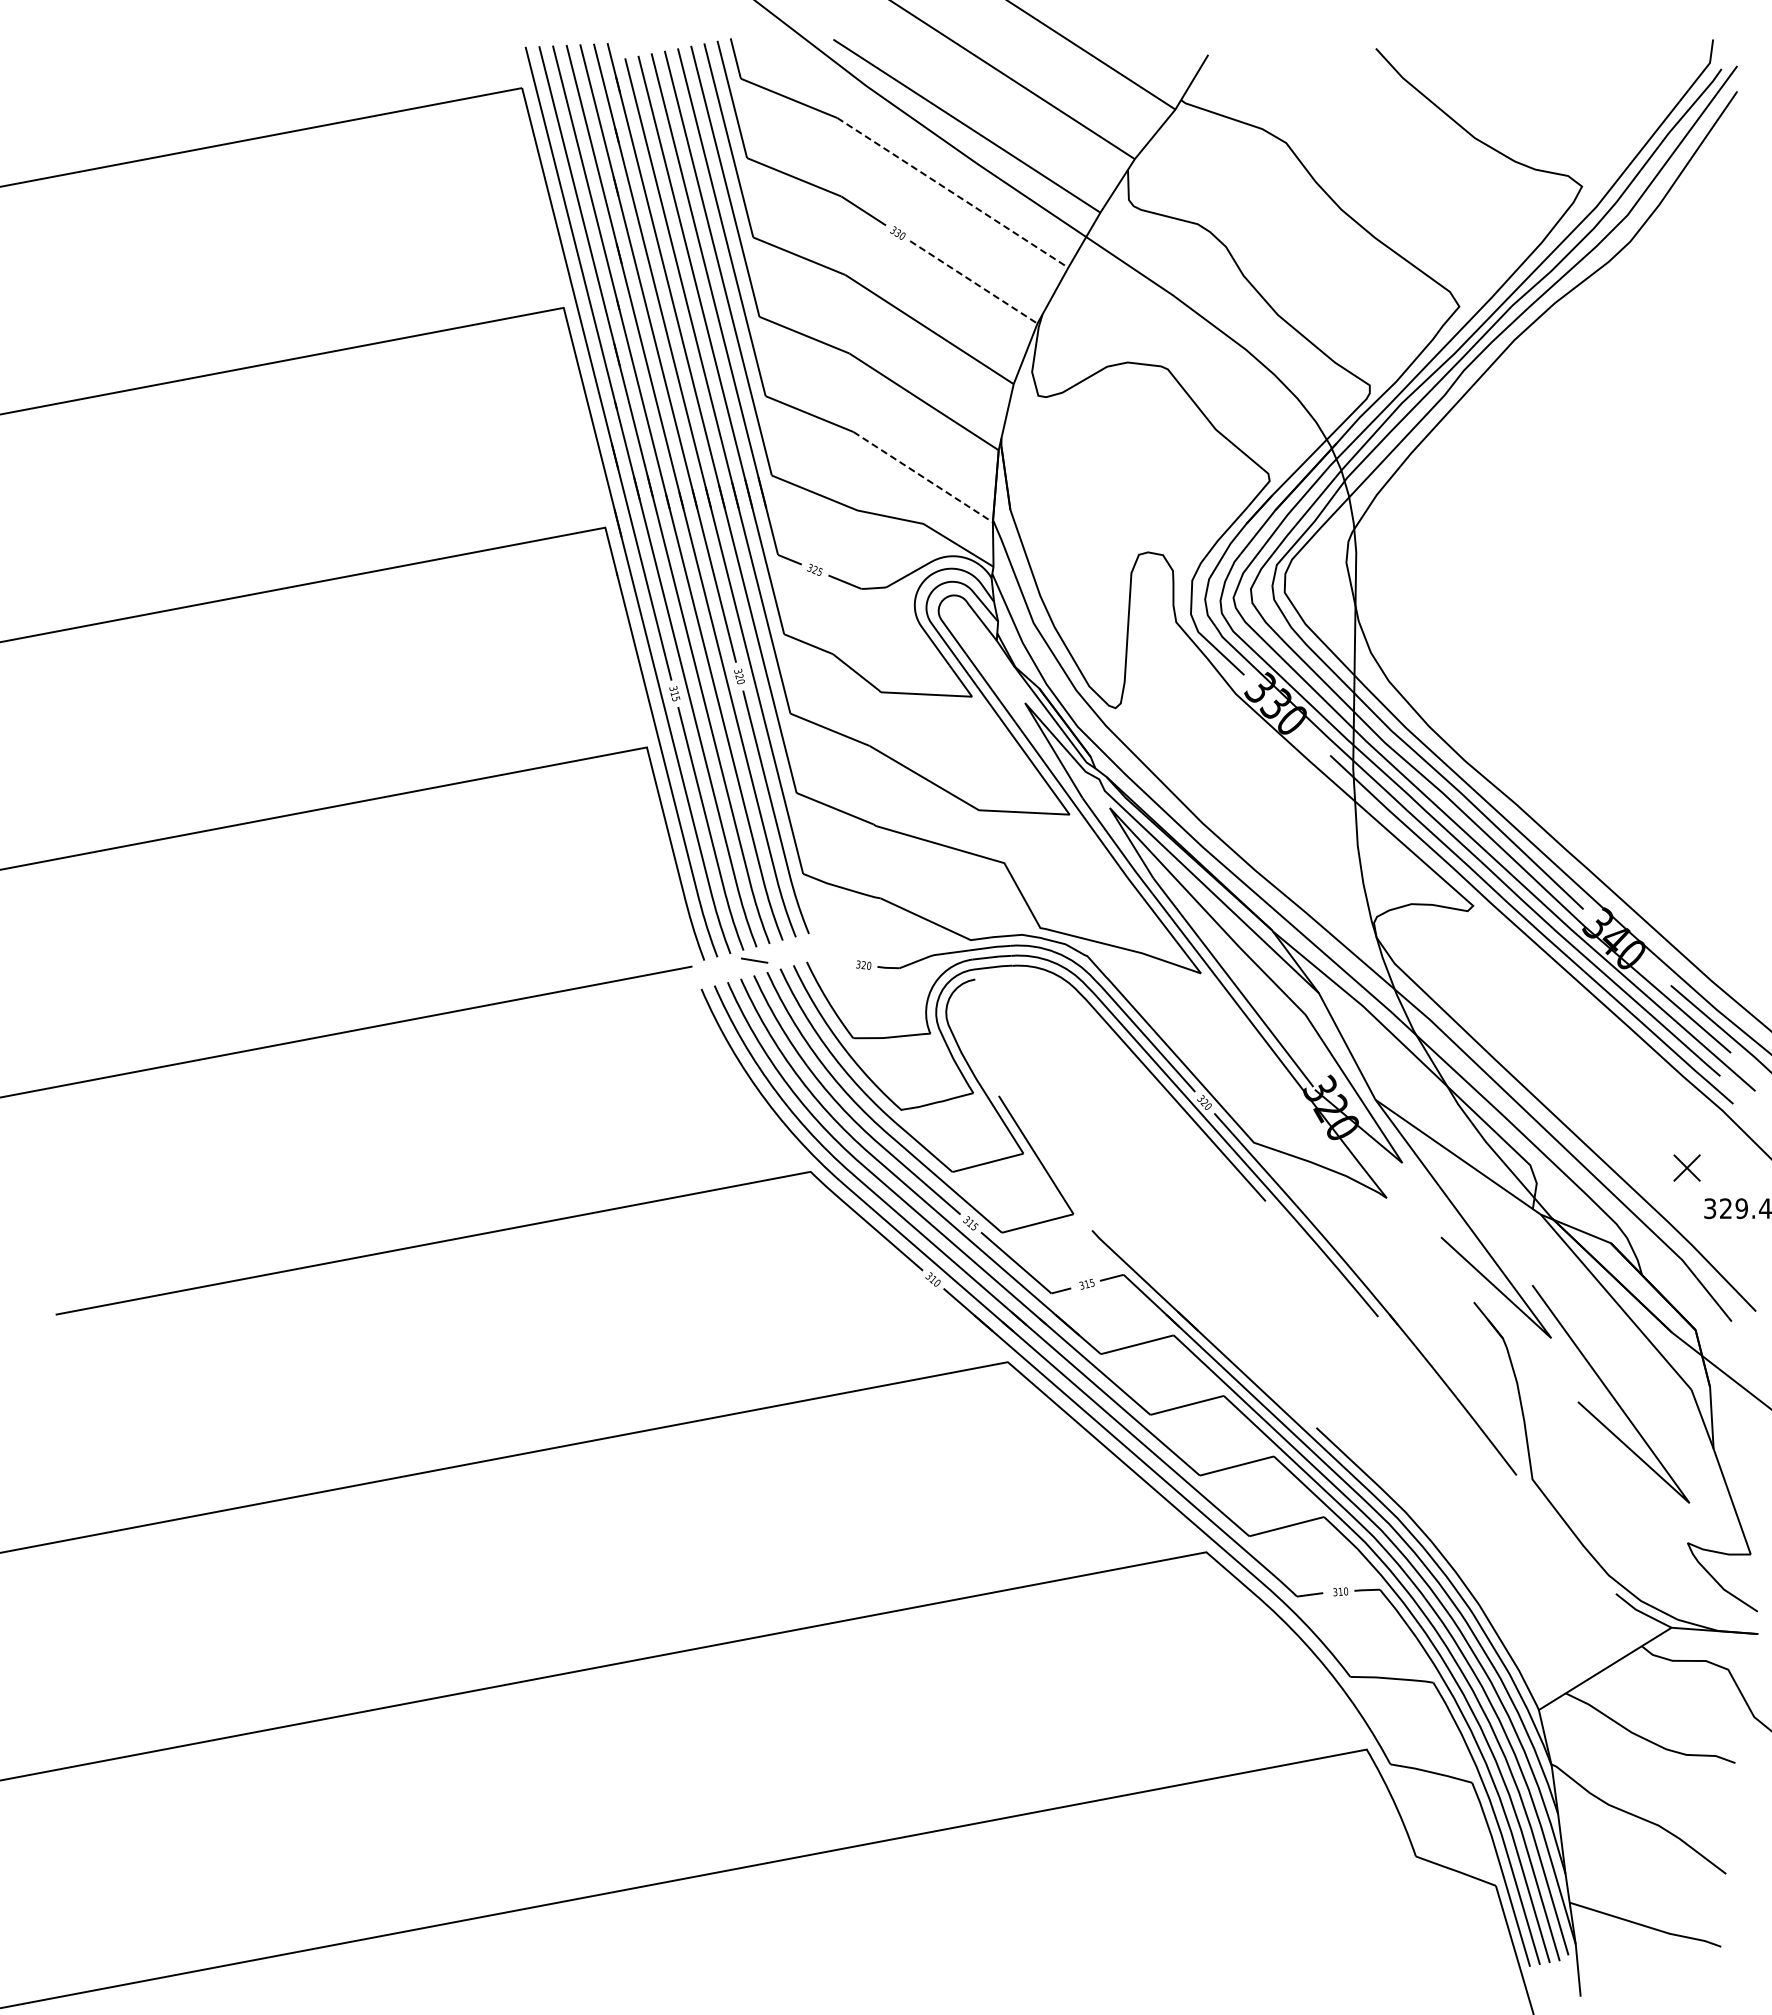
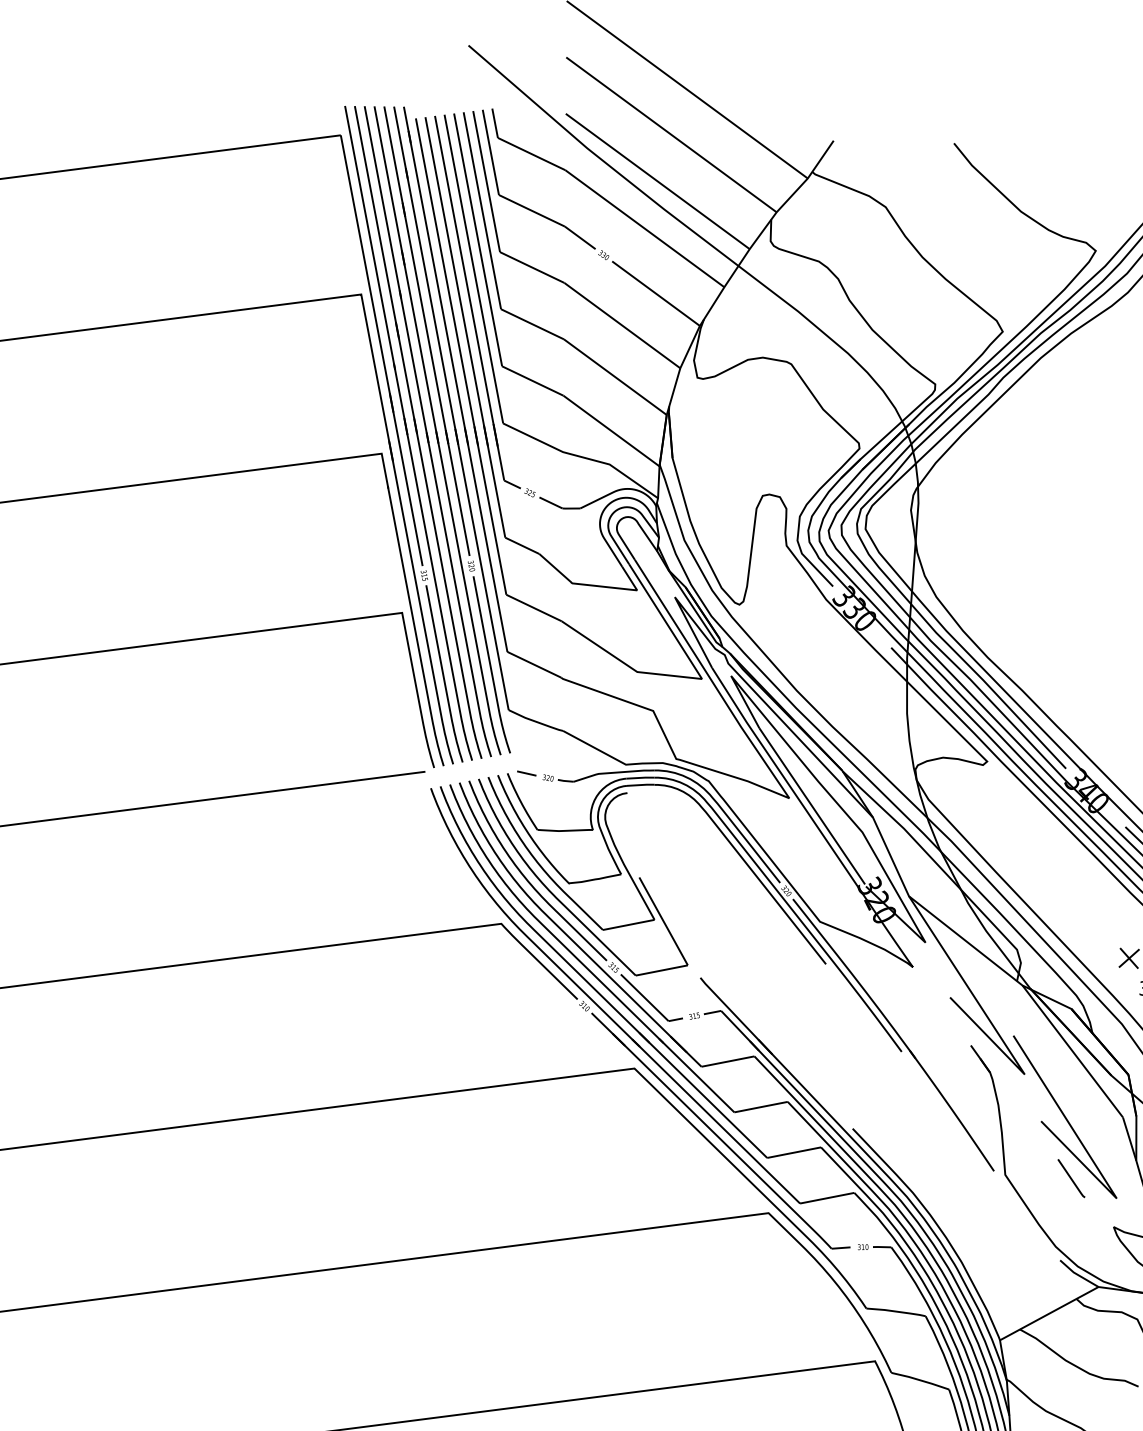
line: (952, 192) -> (644, 228), dashed -> solid
line: (973, 282) -> (655, 293), dashed -> solid
line: (923, 477) -> (611, 431), dashed -> solid
line: (754, 960) -> (526, 773), moved
line: (1624, 1478) -> (1071, 1178), added

